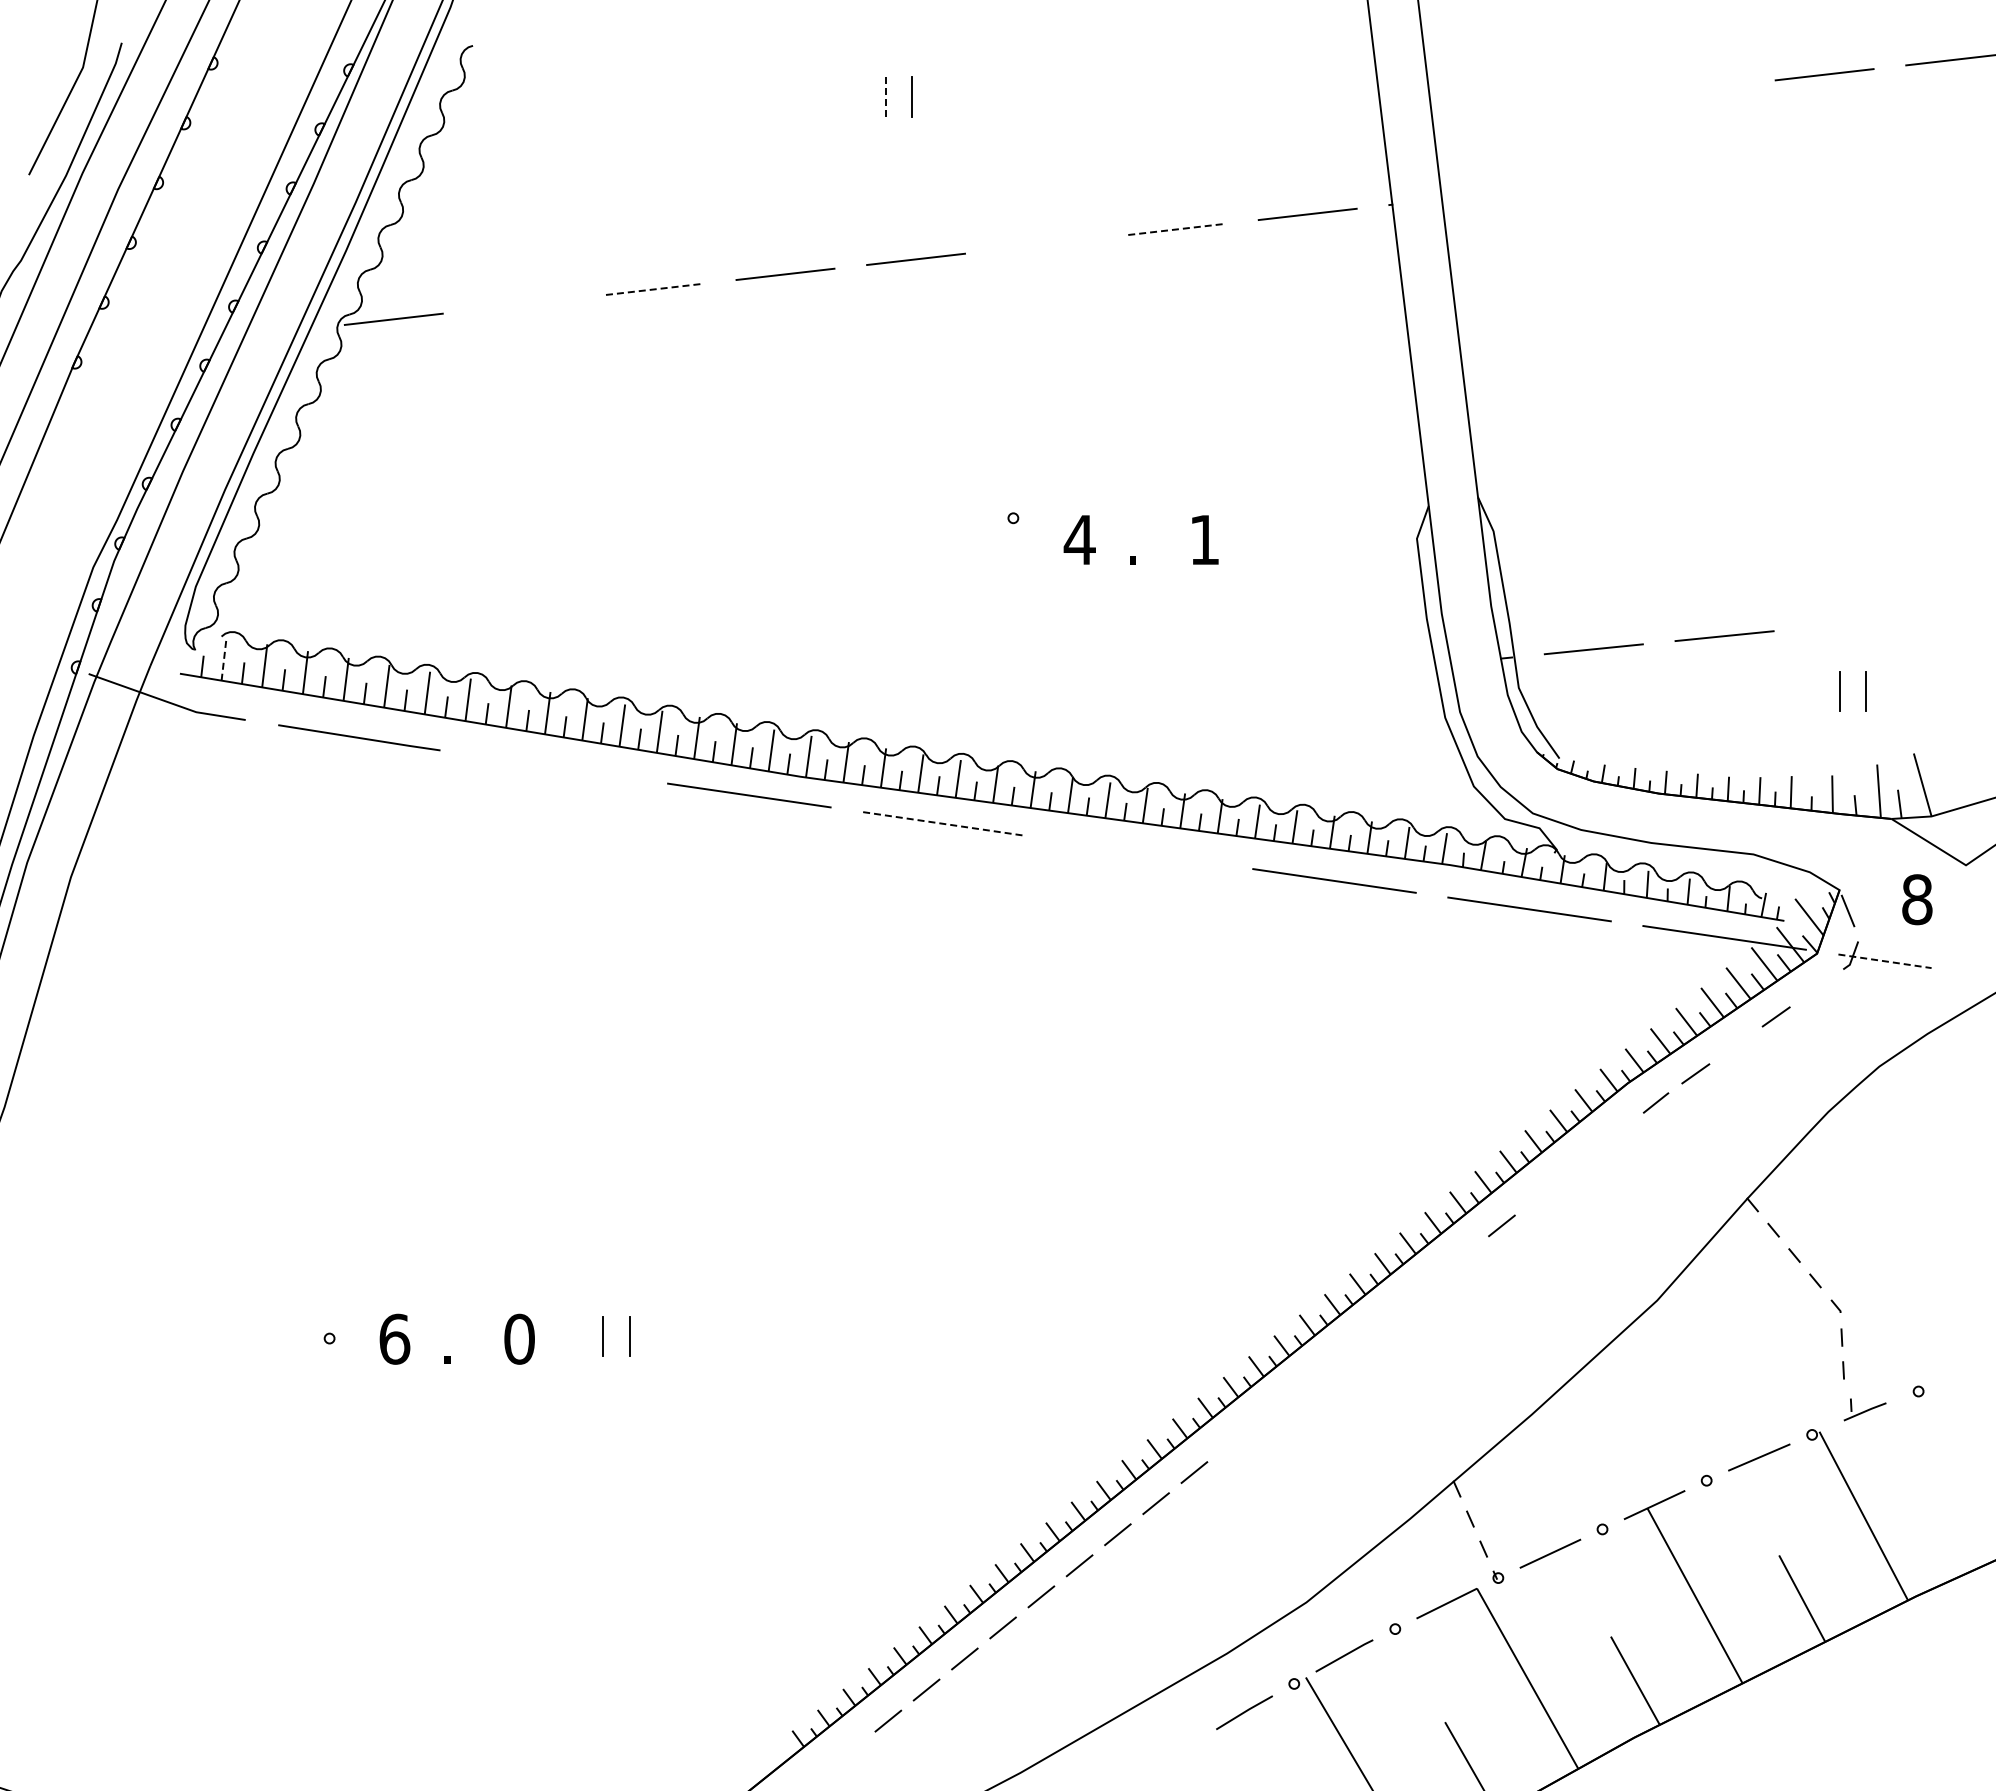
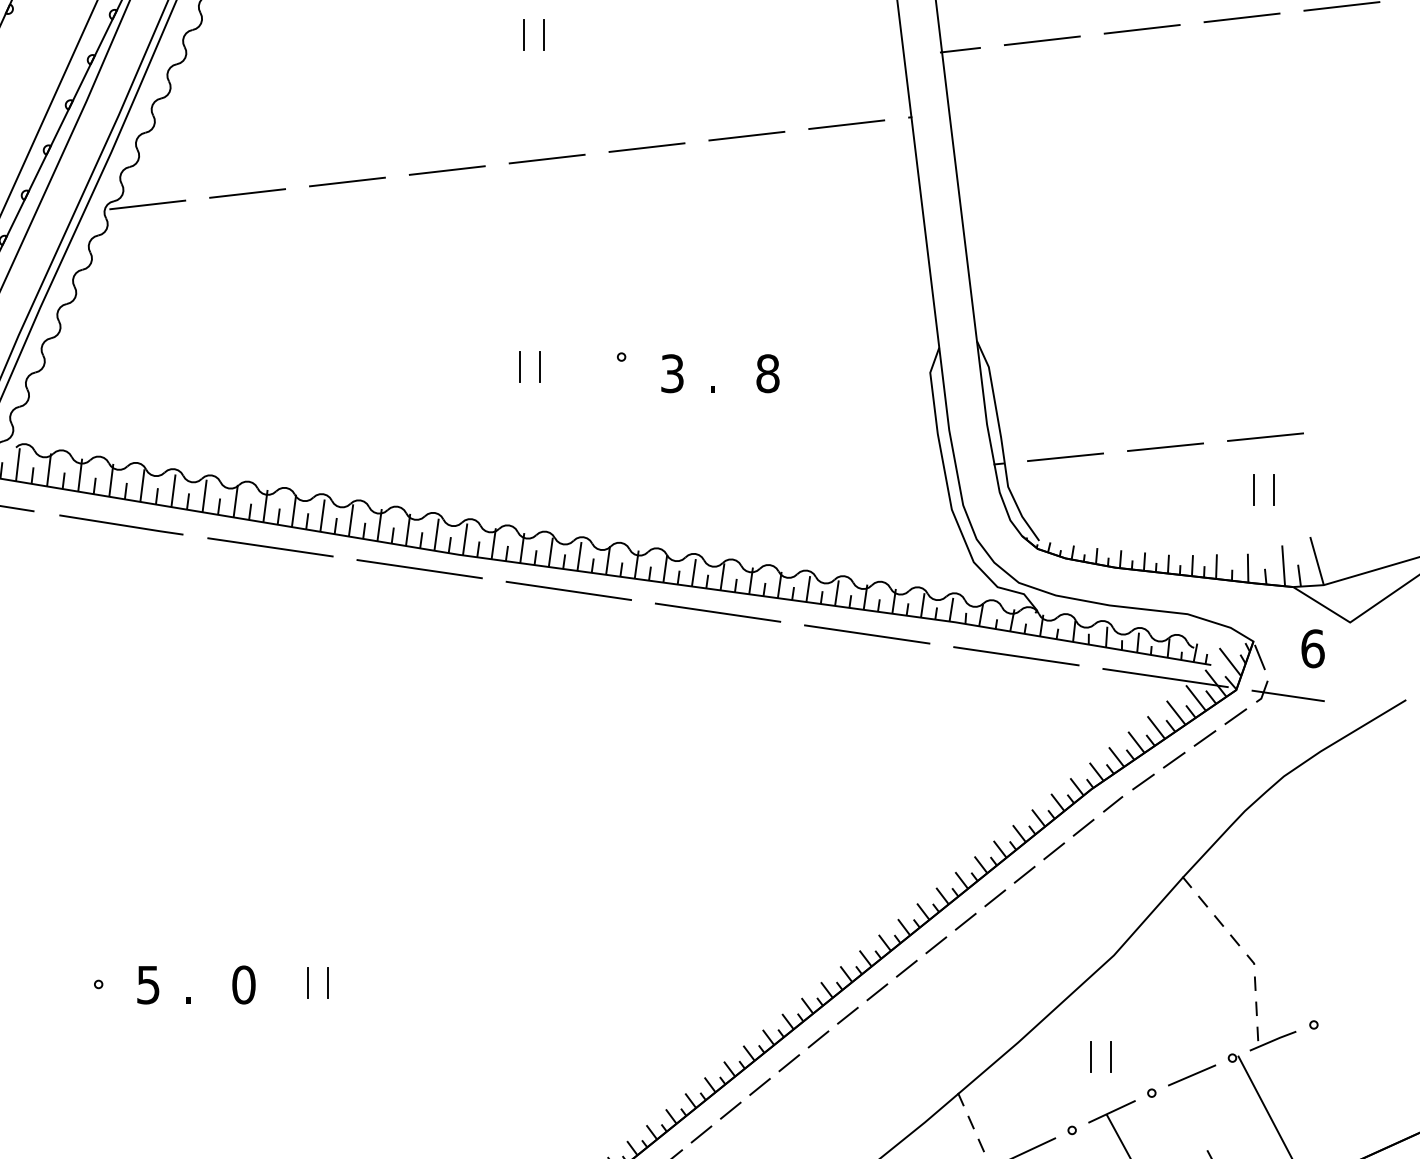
line: (1694, 89) -> (1142, 29), added
line: (886, 97) -> (524, 35), dashed -> solid
line: (1563, 104) -> (1042, 40), added
line: (1455, 116) -> (959, 49), added
line: (1177, 229) -> (747, 136), dashed -> solid
line: (1046, 244) -> (646, 147), added
line: (655, 289) -> (347, 182), dashed -> solid
line: (524, 303) -> (247, 192), added
line: (881, 531) -> (520, 367), added
line: (907, 531) -> (540, 367), added
text: (1079, 539) -> (672, 373), 4 -> 3
text: (1204, 539) -> (767, 373), 1 -> 8
line: (1855, 622) -> (1265, 436), added
line: (224, 659) -> (18, 465), dashed -> solid
line: (554, 766) -> (270, 546), added
line: (944, 824) -> (568, 591), dashed -> solid
line: (1139, 852) -> (718, 612), added
text: (1917, 899) -> (1313, 648), 8 -> 6
line: (1885, 961) -> (1288, 696), dashed -> solid
line: (1816, 987) -> (1235, 715), added
line: (1735, 1044) -> (1173, 759), added
line: (1617, 1133) -> (1083, 827), added
line: (1578, 1164) -> (1053, 851), added
line: (1540, 1194) -> (1024, 874), added
line: (1463, 1256) -> (965, 921), added
line: (1424, 1287) -> (936, 945), added
line: (1386, 1317) -> (906, 968), added
text: (394, 1338) -> (148, 984), 6 -> 5
line: (1347, 1348) -> (877, 992), added
line: (1309, 1379) -> (848, 1015), added
part: (1864, 1409) -> (1272, 1038), size x1.43
line: (1270, 1410) -> (818, 1039), added
line: (1626, 1433) -> (1090, 1057), added
line: (1653, 1433) -> (1111, 1057), added
line: (1232, 1441) -> (789, 1063), added

